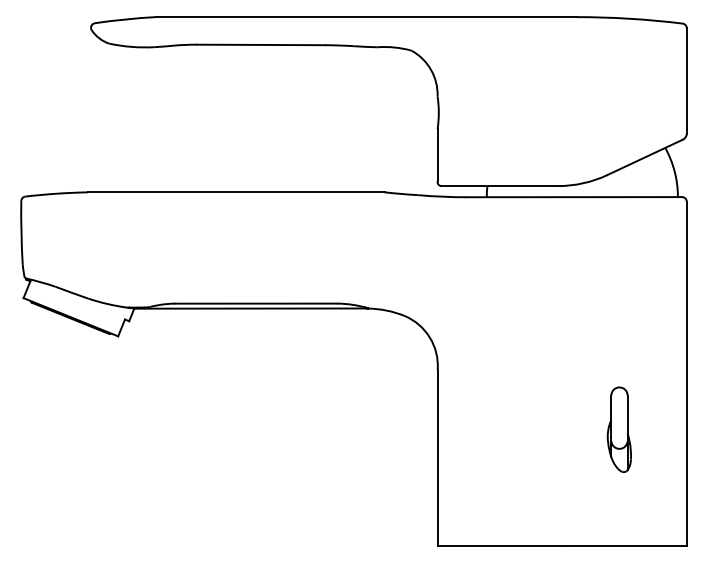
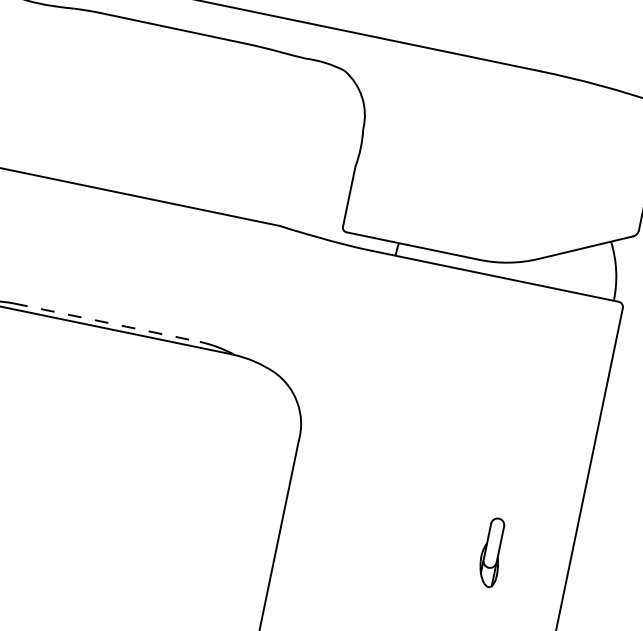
line: (256, 303) -> (107, 322), solid -> dashed
part: (618, 429) -> (491, 552), size x0.7

